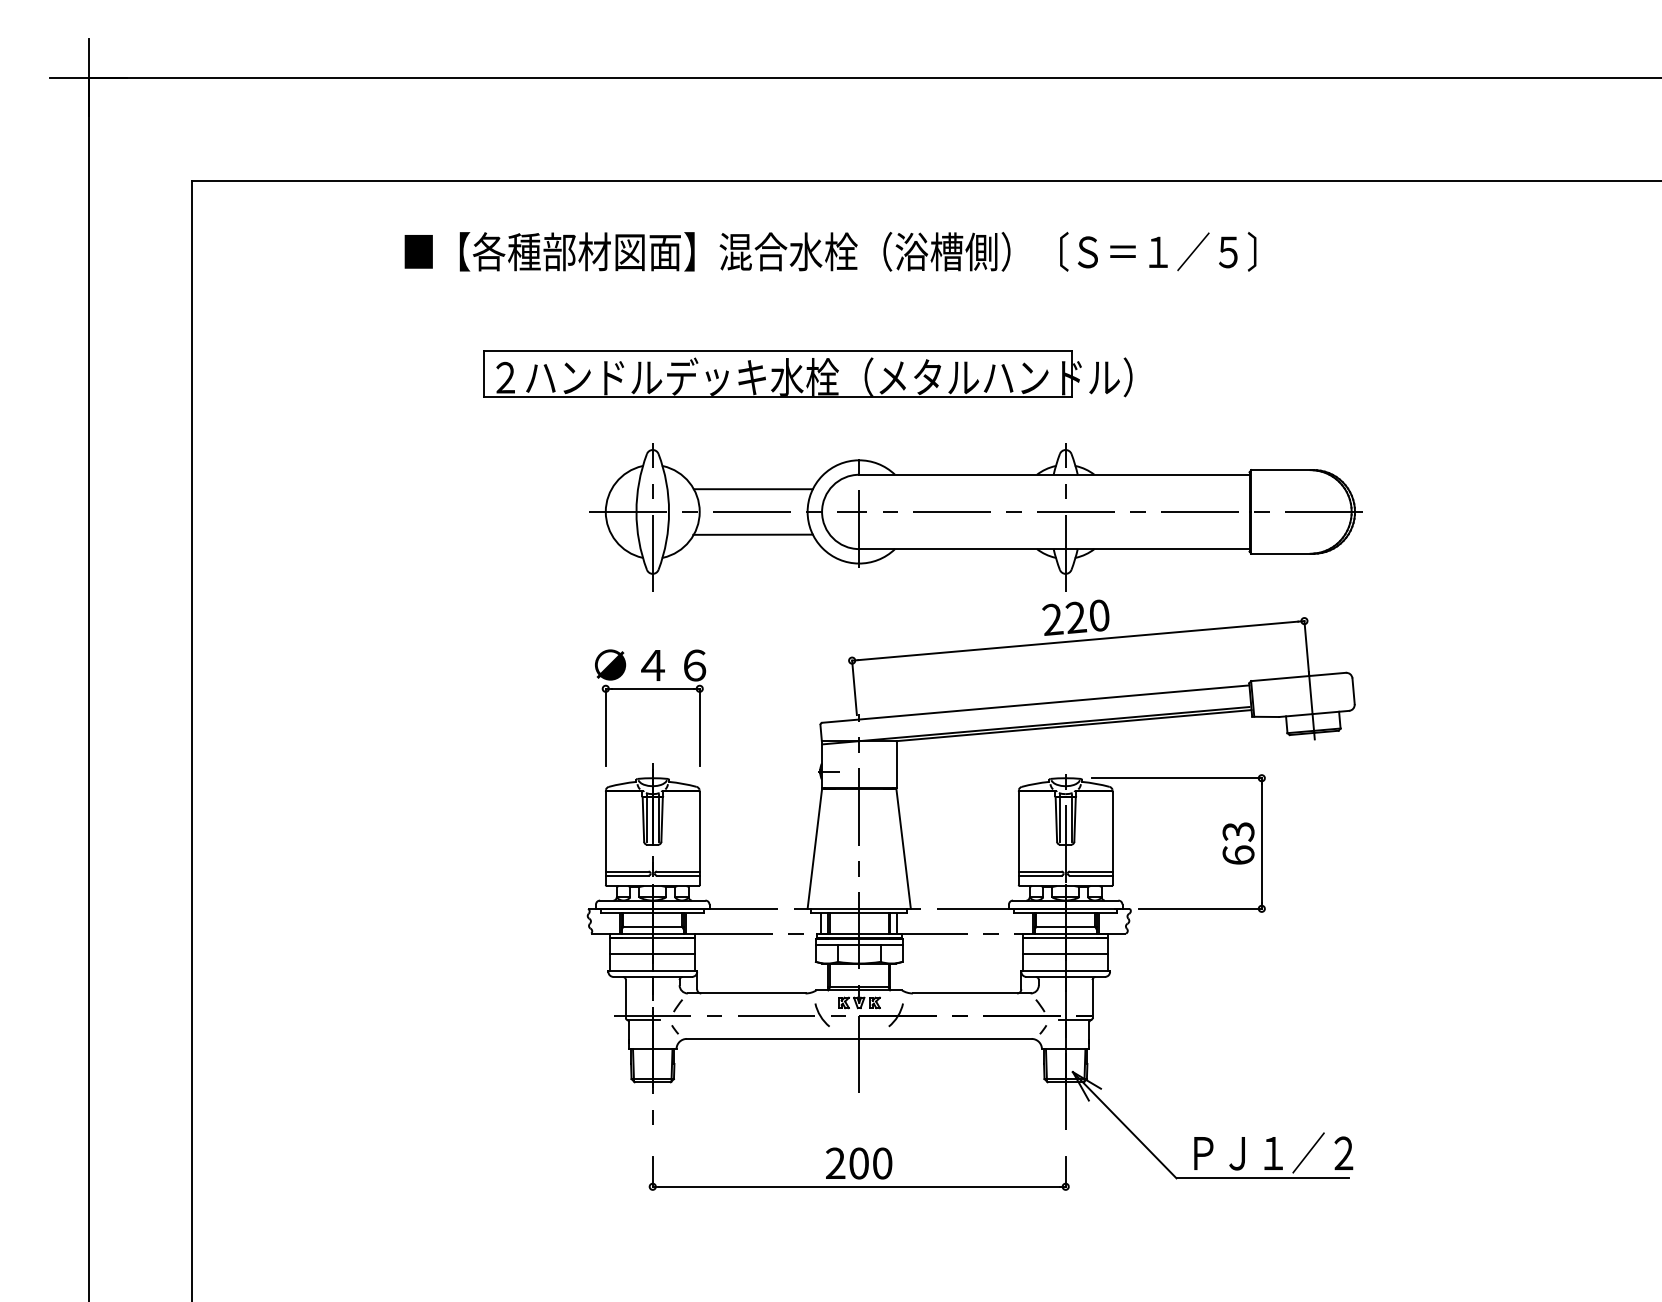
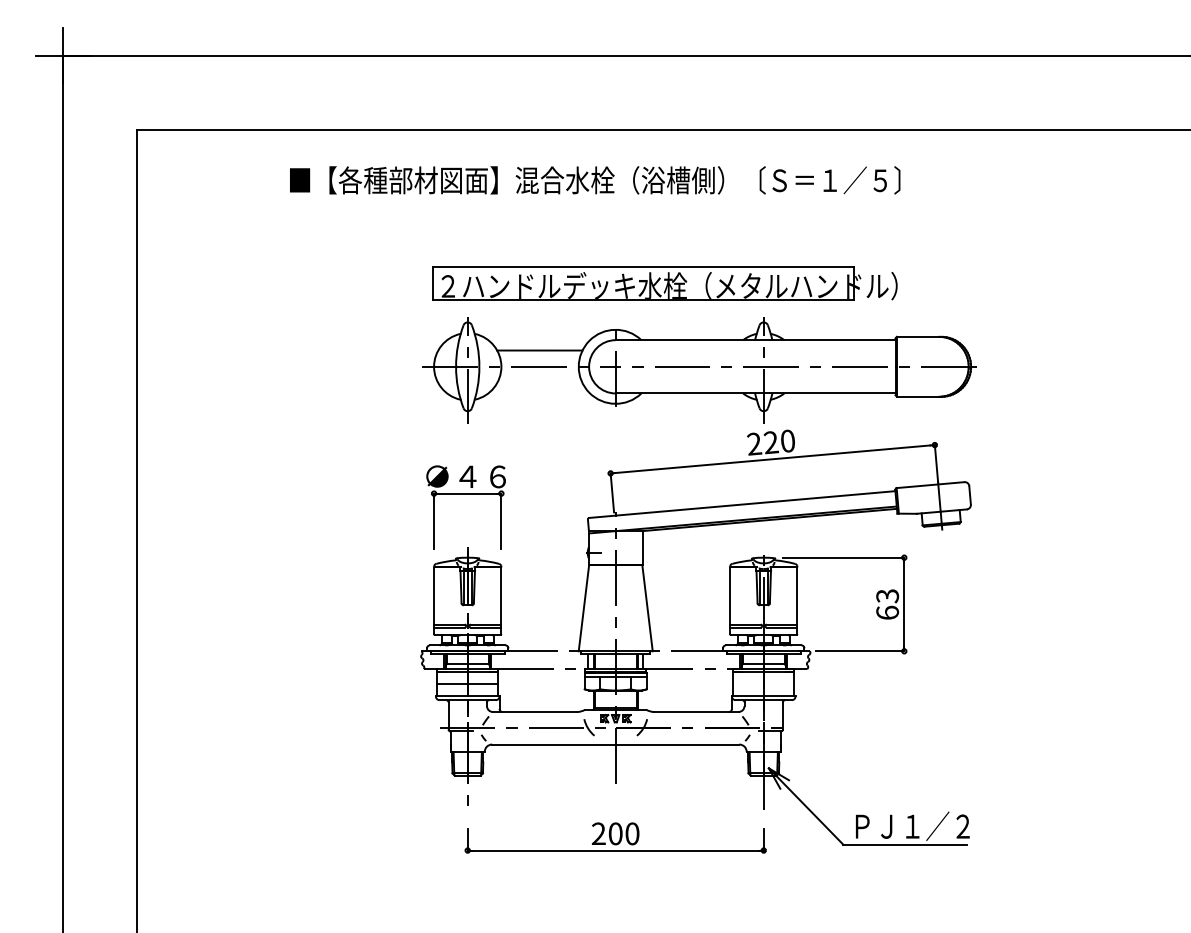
part: (807, 373) -> (664, 283), moved
line: (752, 534) -> (539, 382), removed
line: (1065, 954) -> (763, 684), removed

